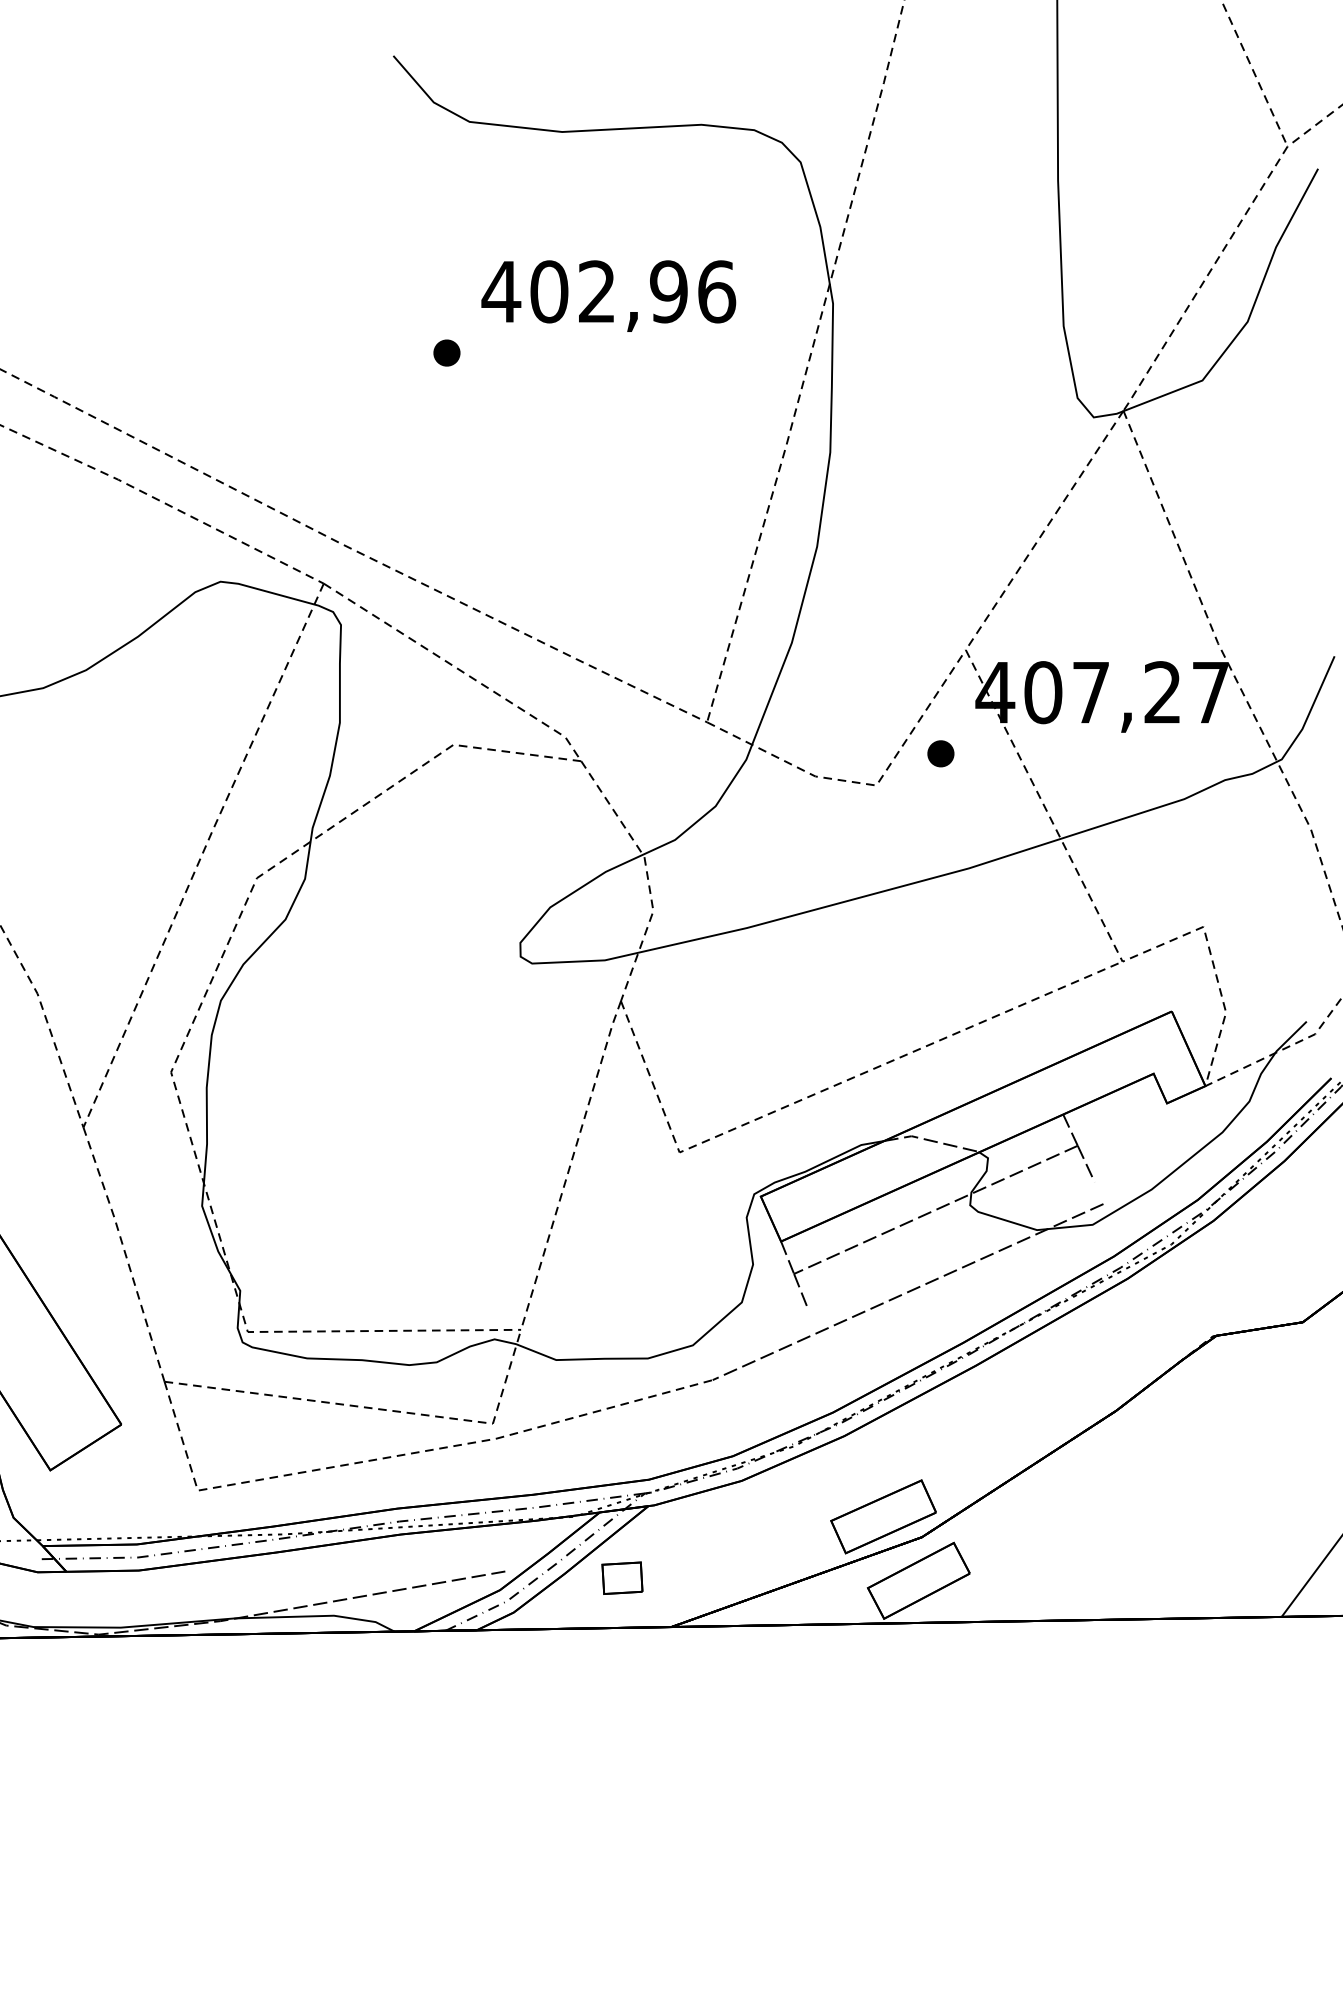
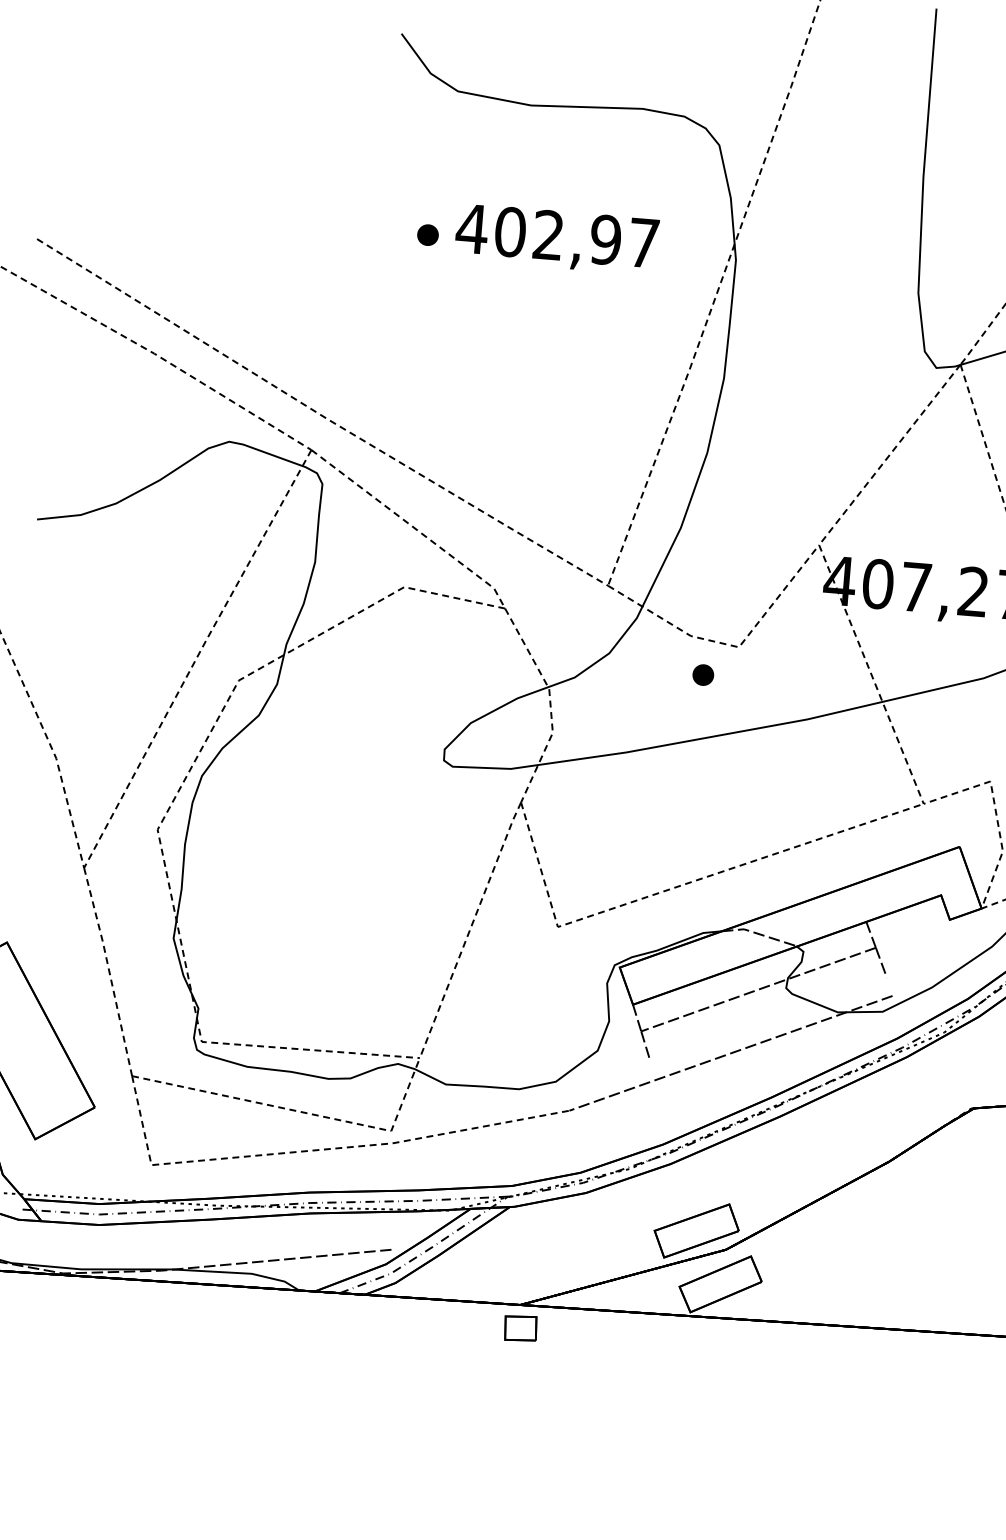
text: (717, 291) -> (644, 242), 402,96 -> 402,97
part: (446, 352) -> (427, 234), moved
part: (940, 753) -> (703, 674), moved
part: (622, 1577) -> (520, 1327), moved

